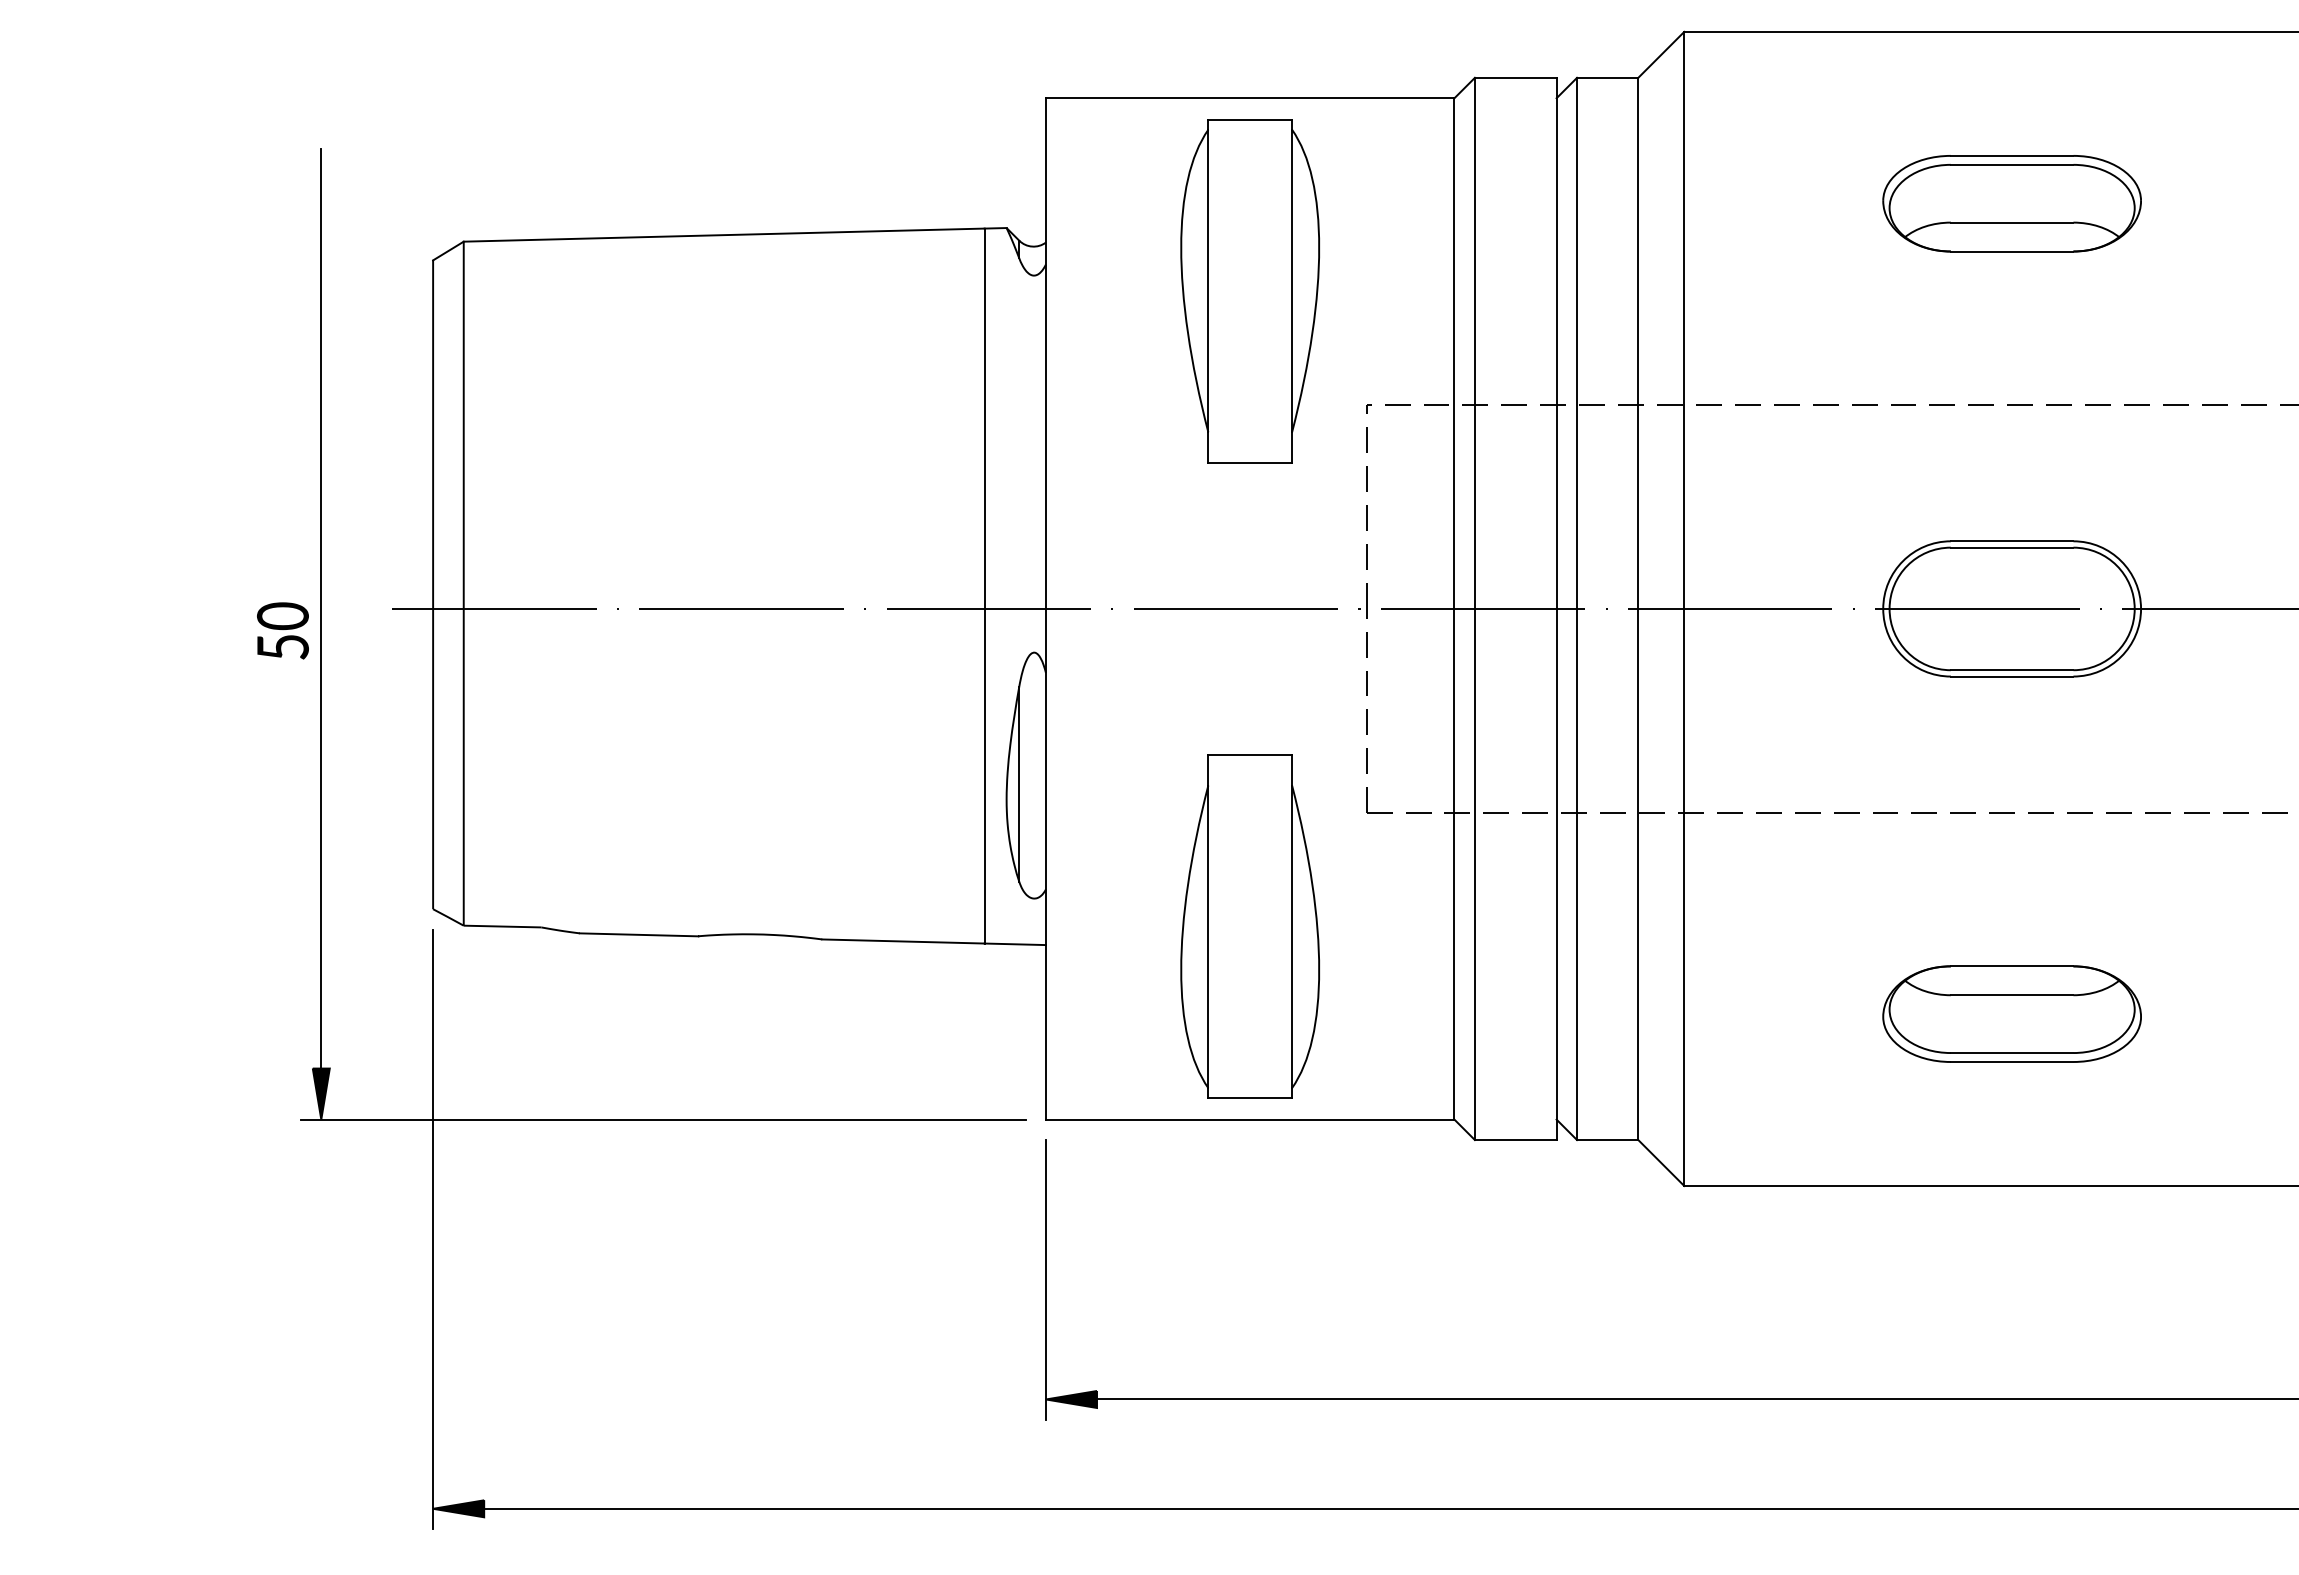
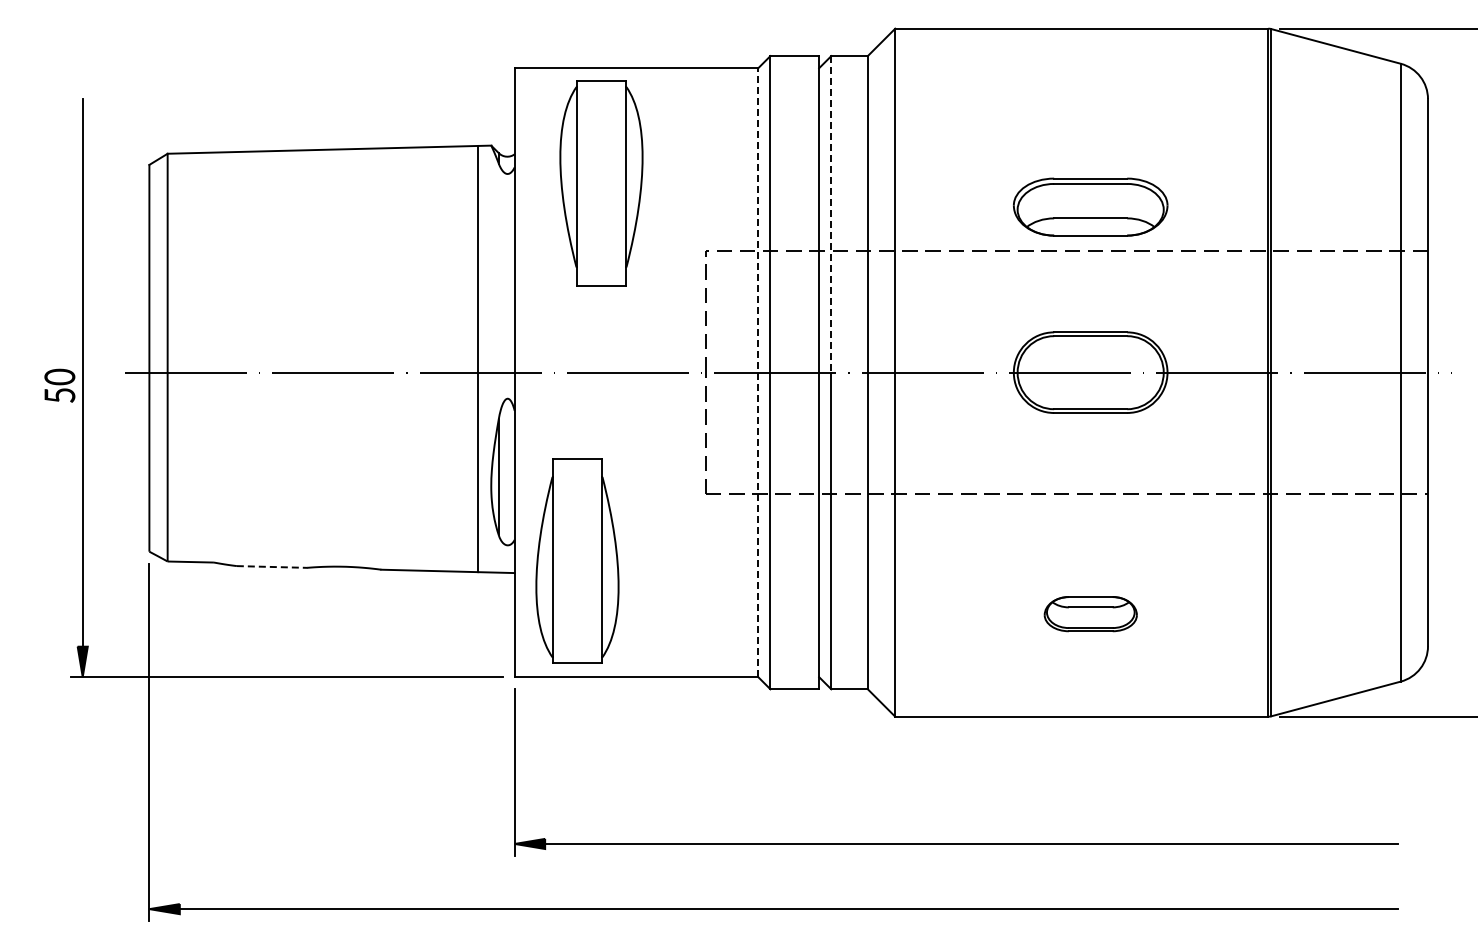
part: (2011, 202) -> (1090, 206), moved
part: (1250, 291) -> (601, 183), moved
line: (1577, 343) -> (831, 214), solid -> dashed
line: (1454, 608) -> (758, 372), solid -> dashed
part: (1250, 925) -> (577, 560), moved
line: (639, 934) -> (272, 566), solid -> dashed
part: (2011, 1012) -> (1090, 613), size x0.6

